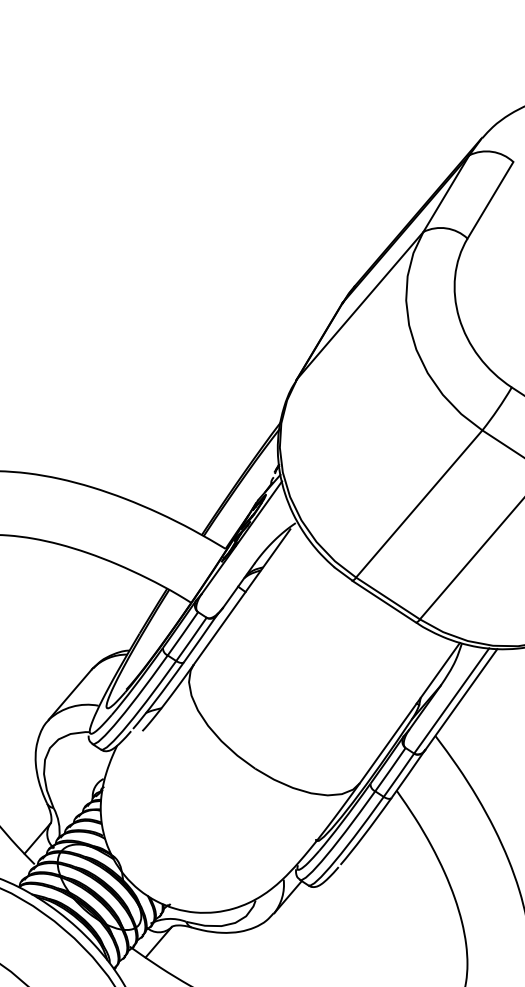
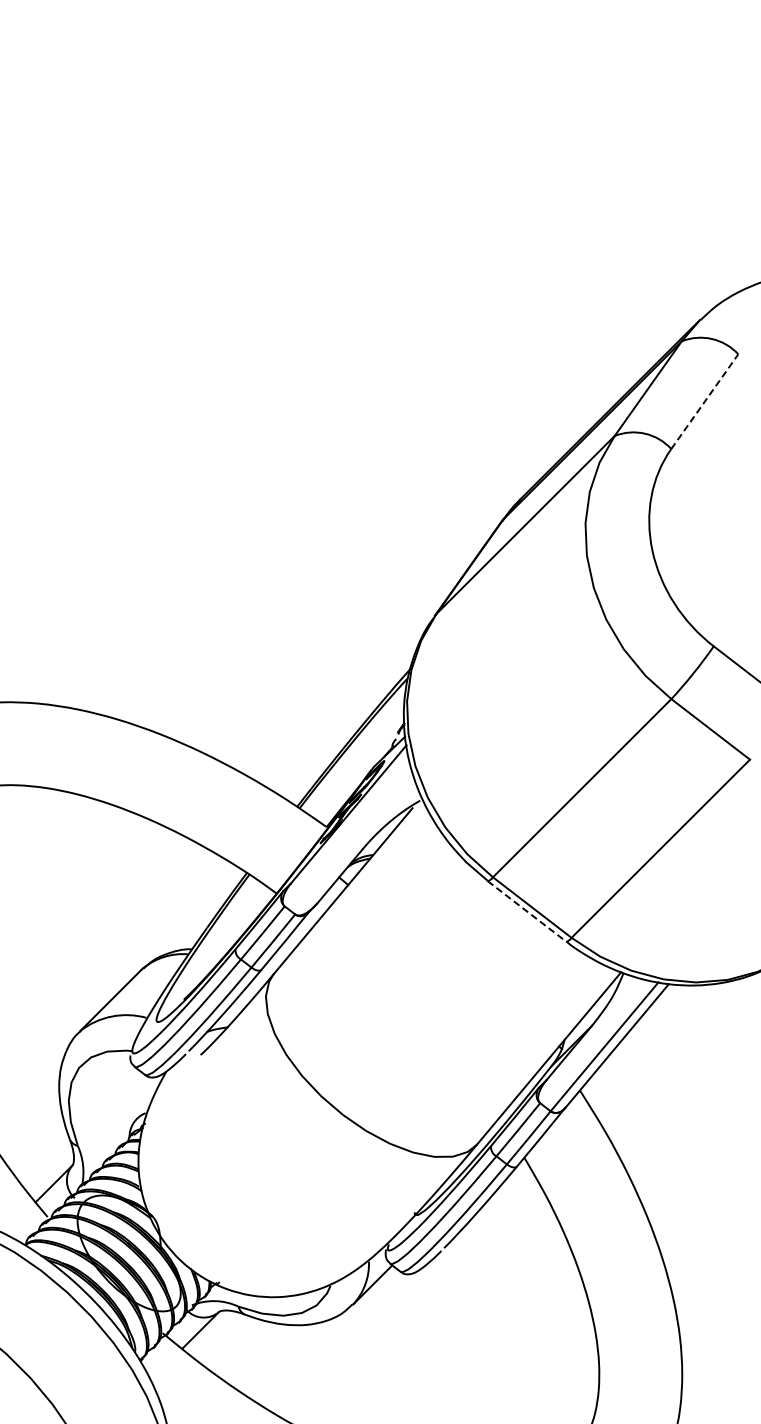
line: (491, 200) -> (705, 401), solid -> dashed
line: (384, 601) -> (527, 911), solid -> dashed

